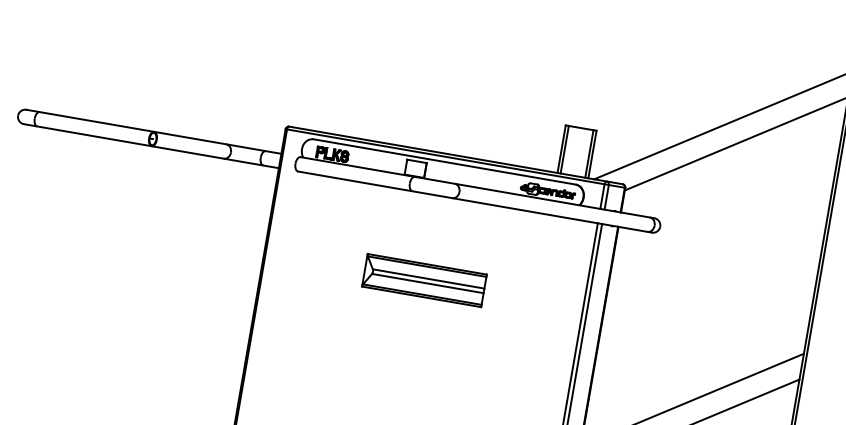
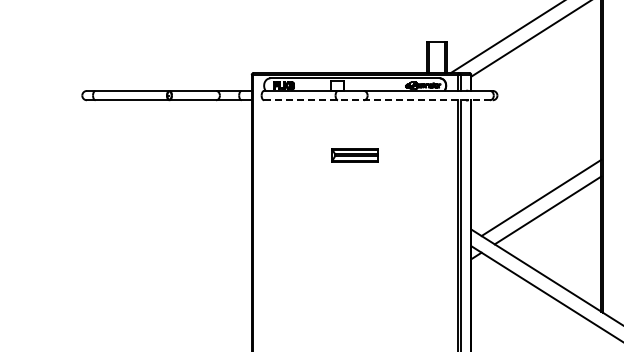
line: (474, 202) -> (378, 100), solid -> dashed
part: (424, 281) -> (355, 155), size x0.6

